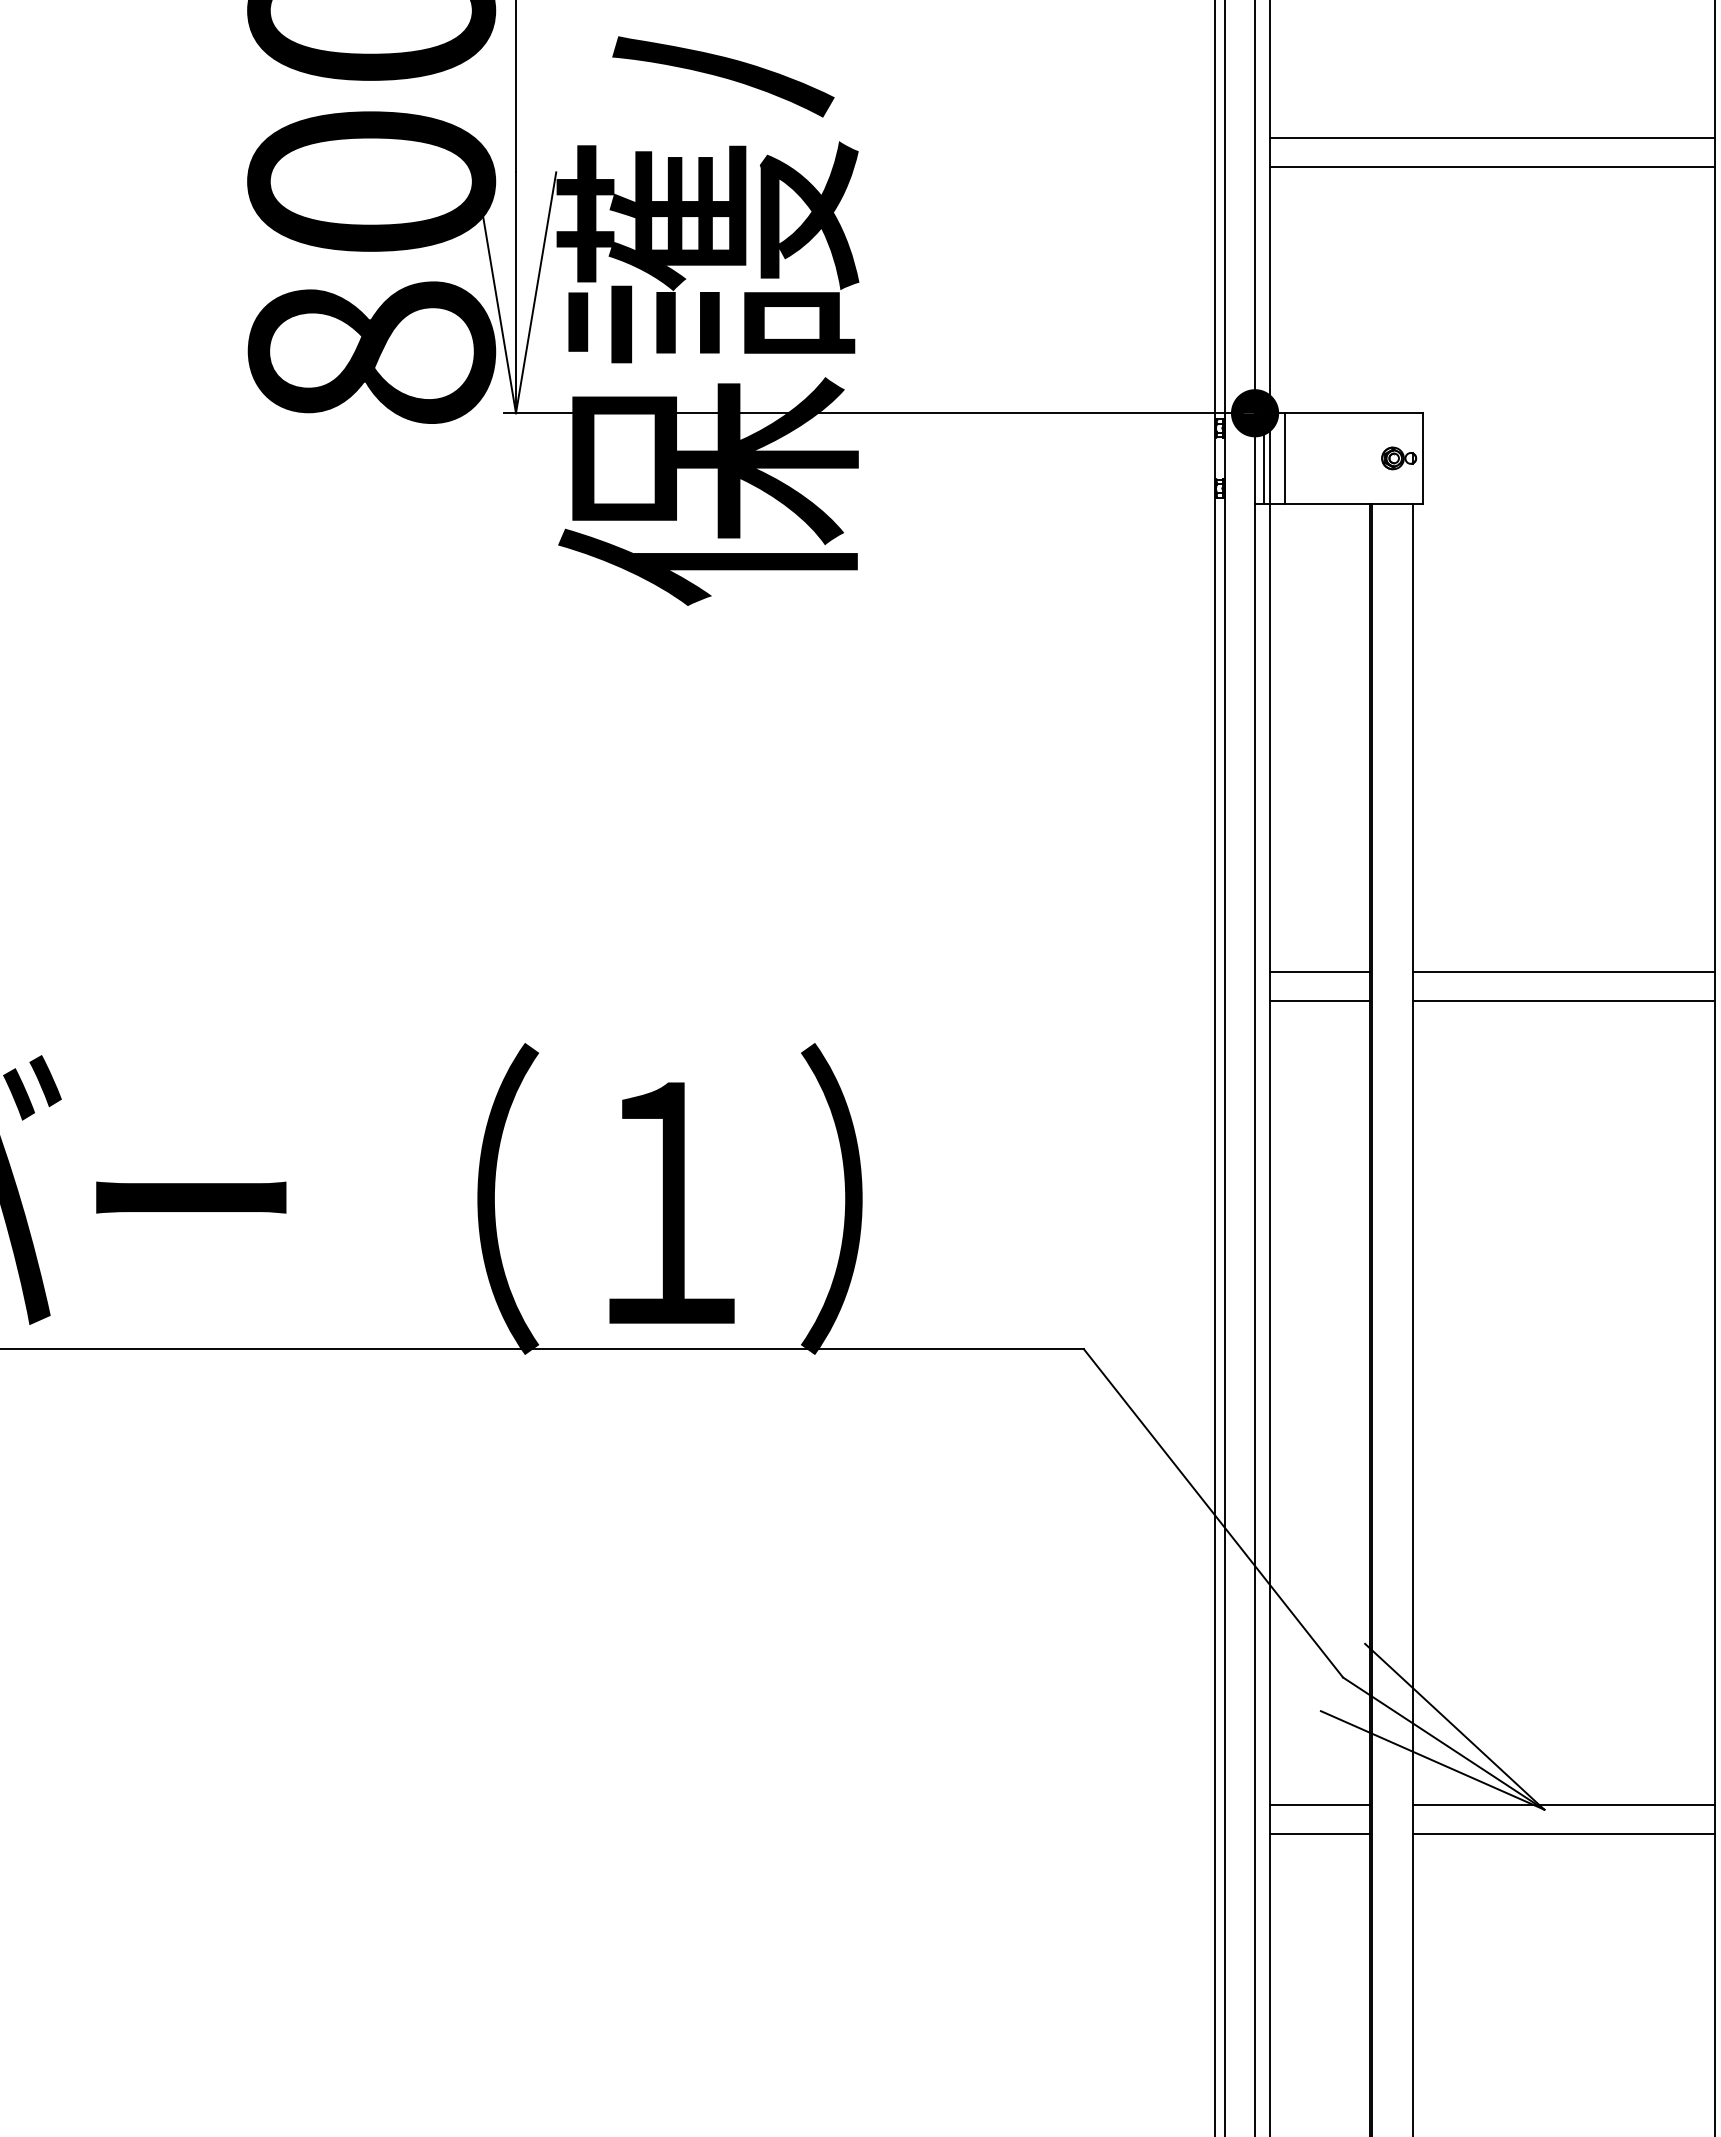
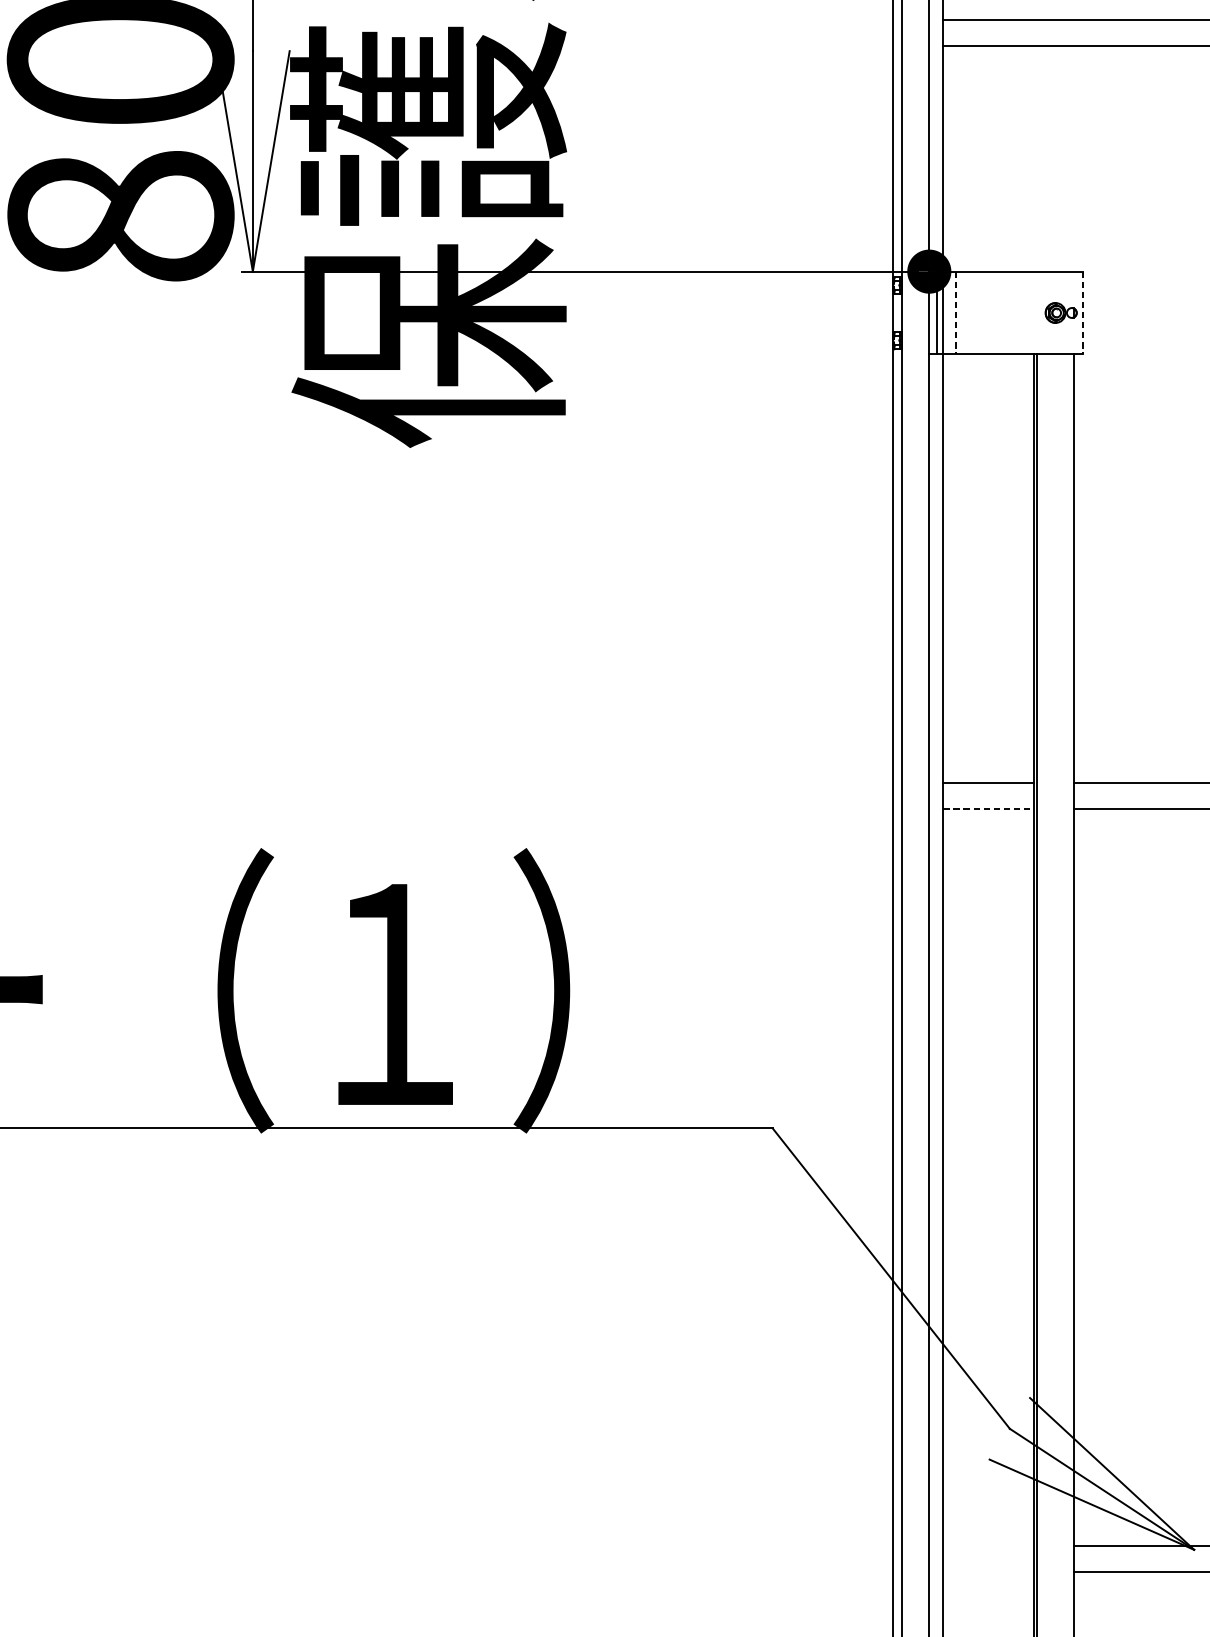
line: (1284, 458) -> (956, 313), solid -> dashed
line: (1422, 458) -> (1082, 313), solid -> dashed
line: (1319, 1000) -> (988, 809), solid -> dashed
line: (1319, 1805) -> (988, 1545), removed
line: (1319, 1834) -> (988, 1572), removed

